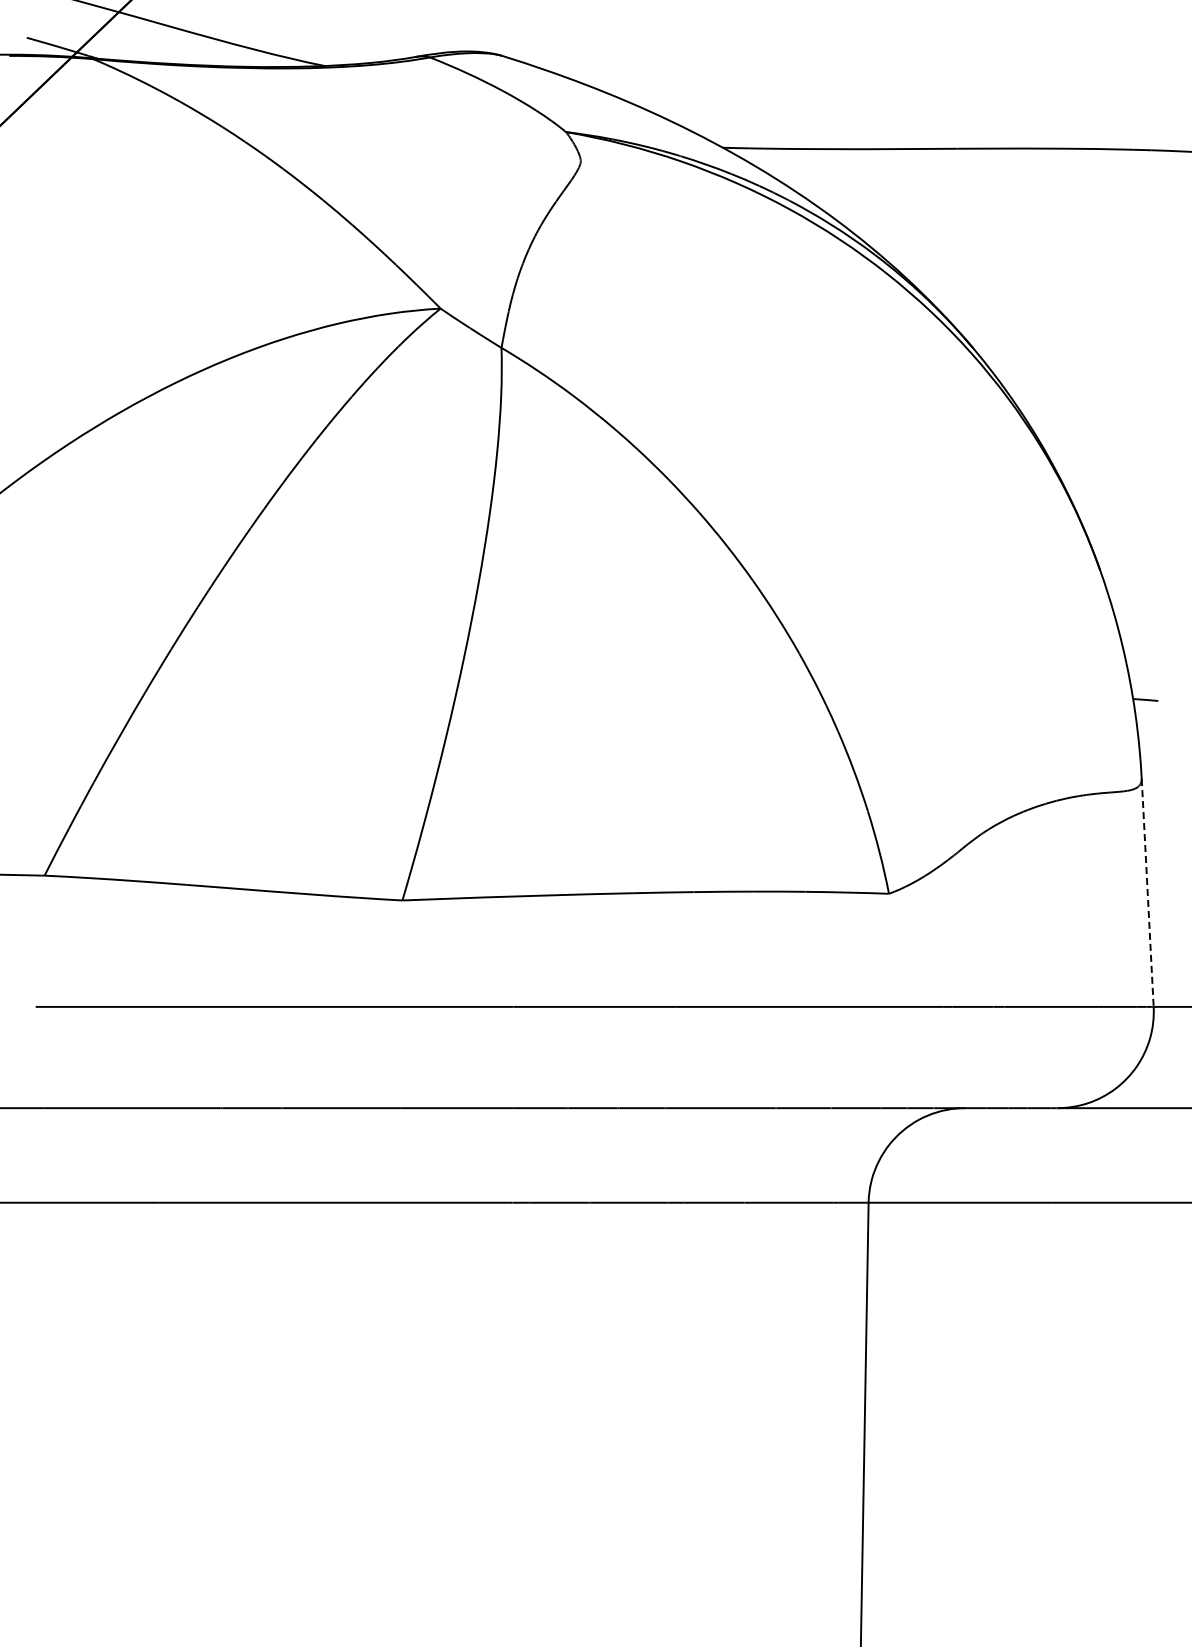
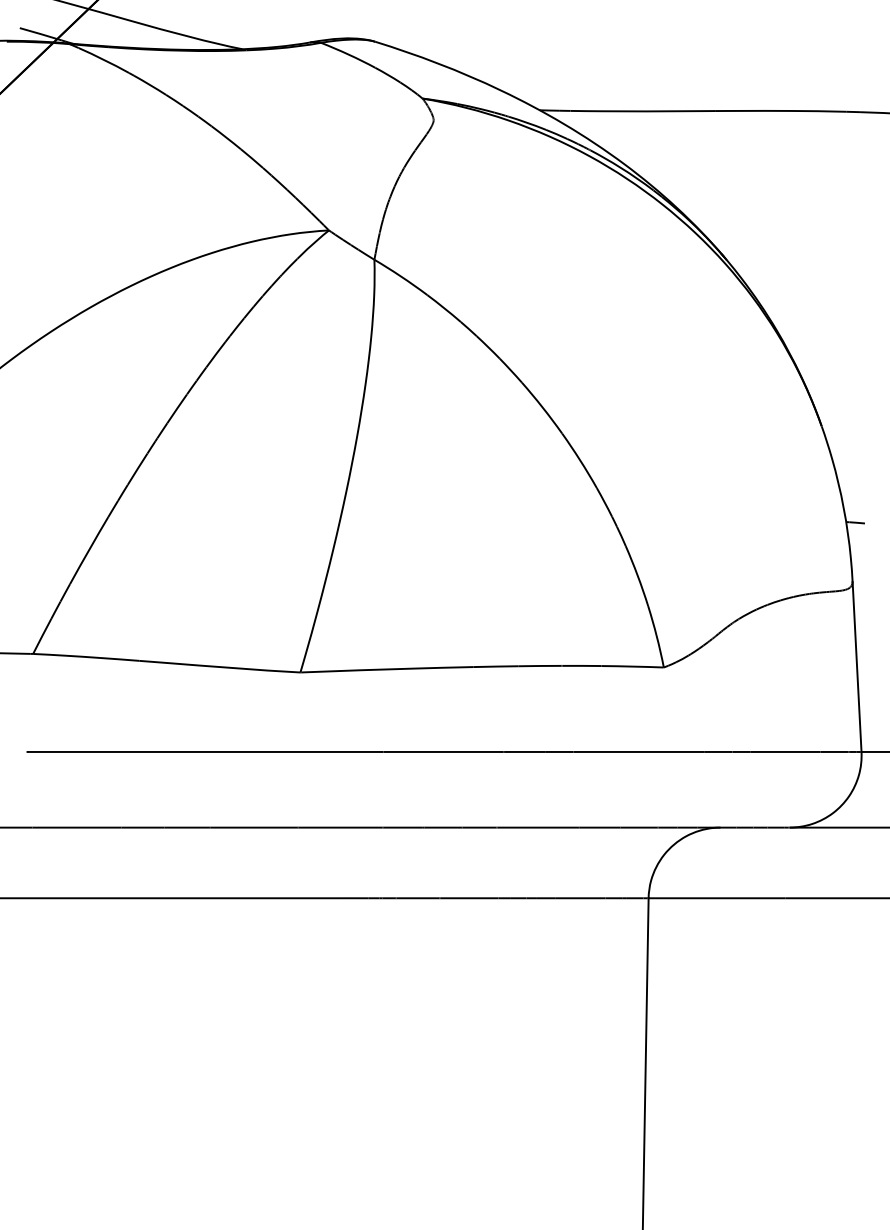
line: (1147, 893) -> (856, 667), dashed -> solid

